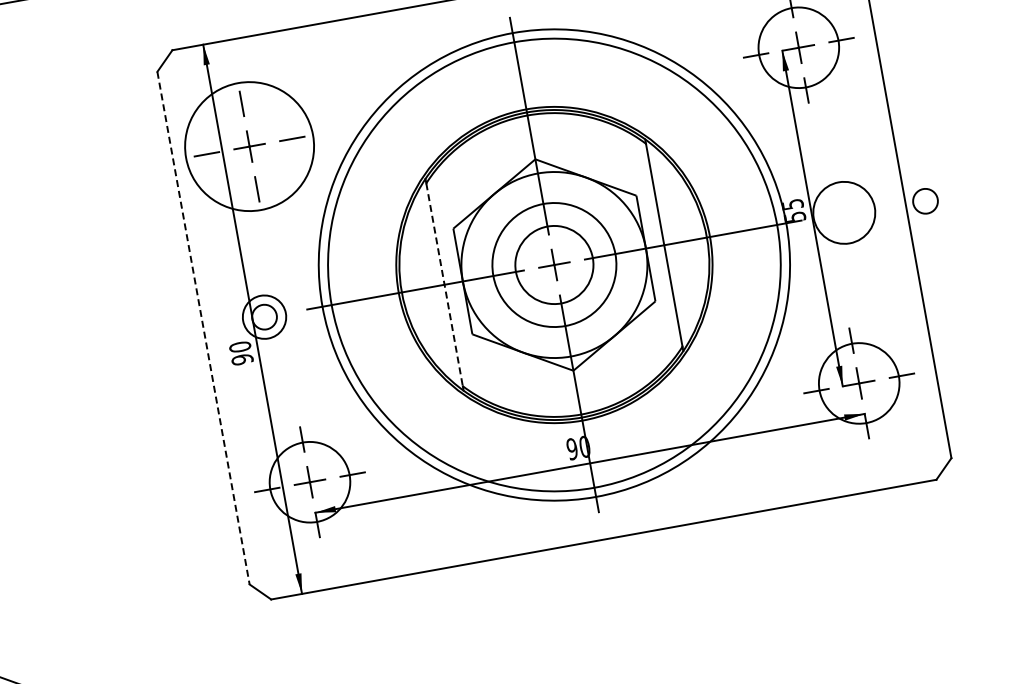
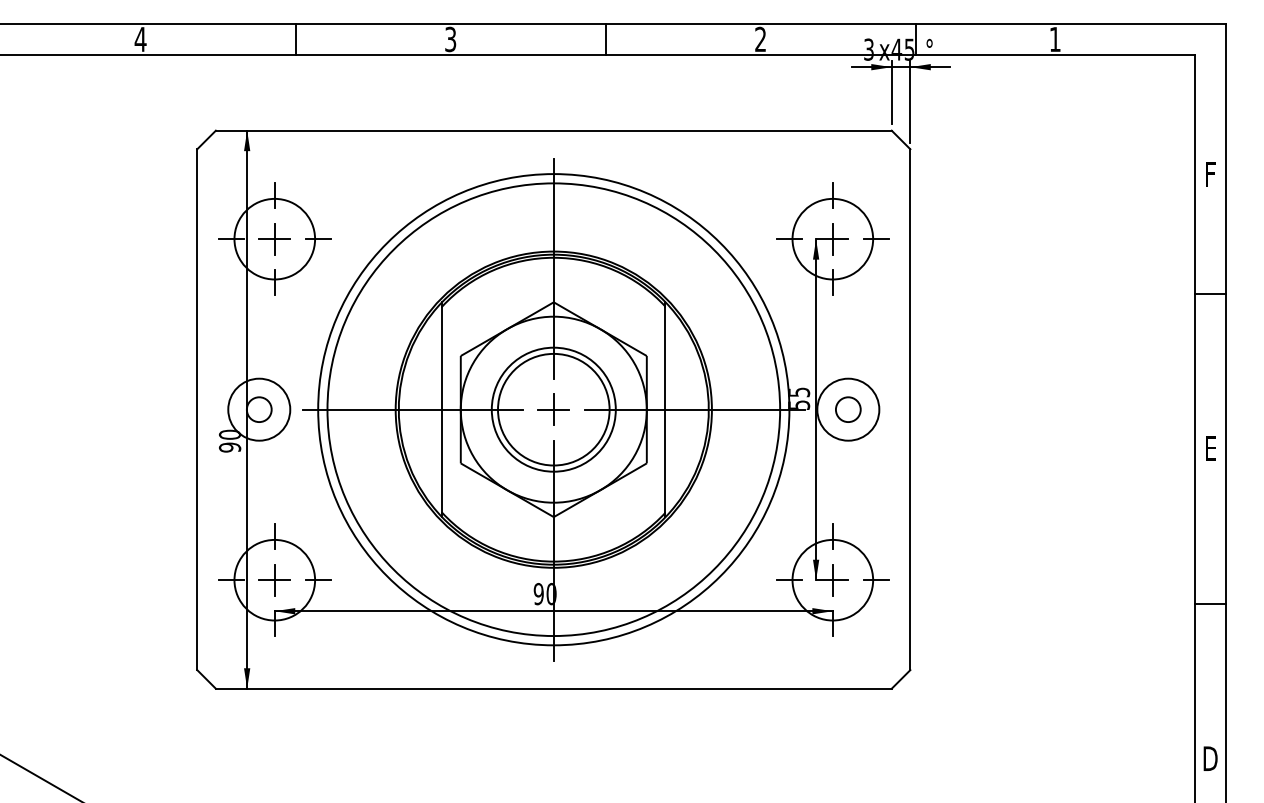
circle: (249, 145) -> (274, 238), size x0.62
circle: (925, 201) -> (848, 409), moved
circle: (554, 264) -> (553, 409), size x1.43
line: (445, 285) -> (442, 410), dashed -> solid
circle: (264, 316) -> (259, 409), size x1.43
line: (203, 328) -> (197, 410), dashed -> solid

